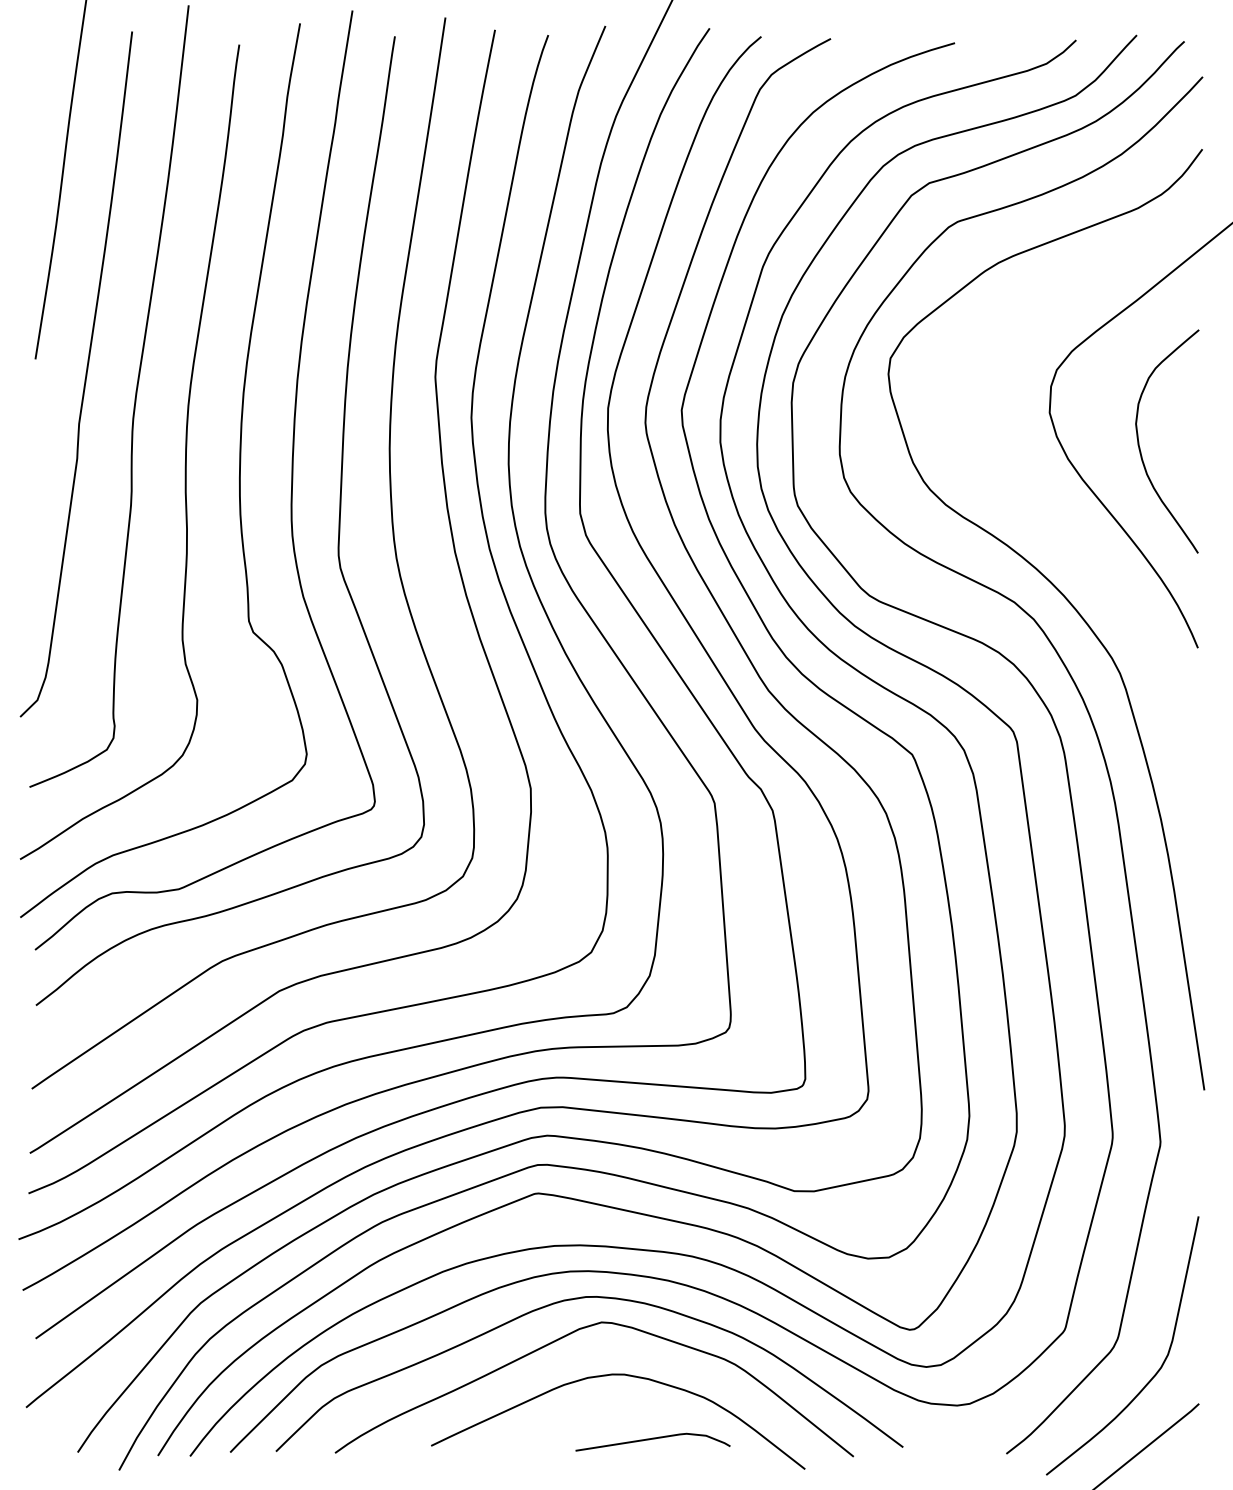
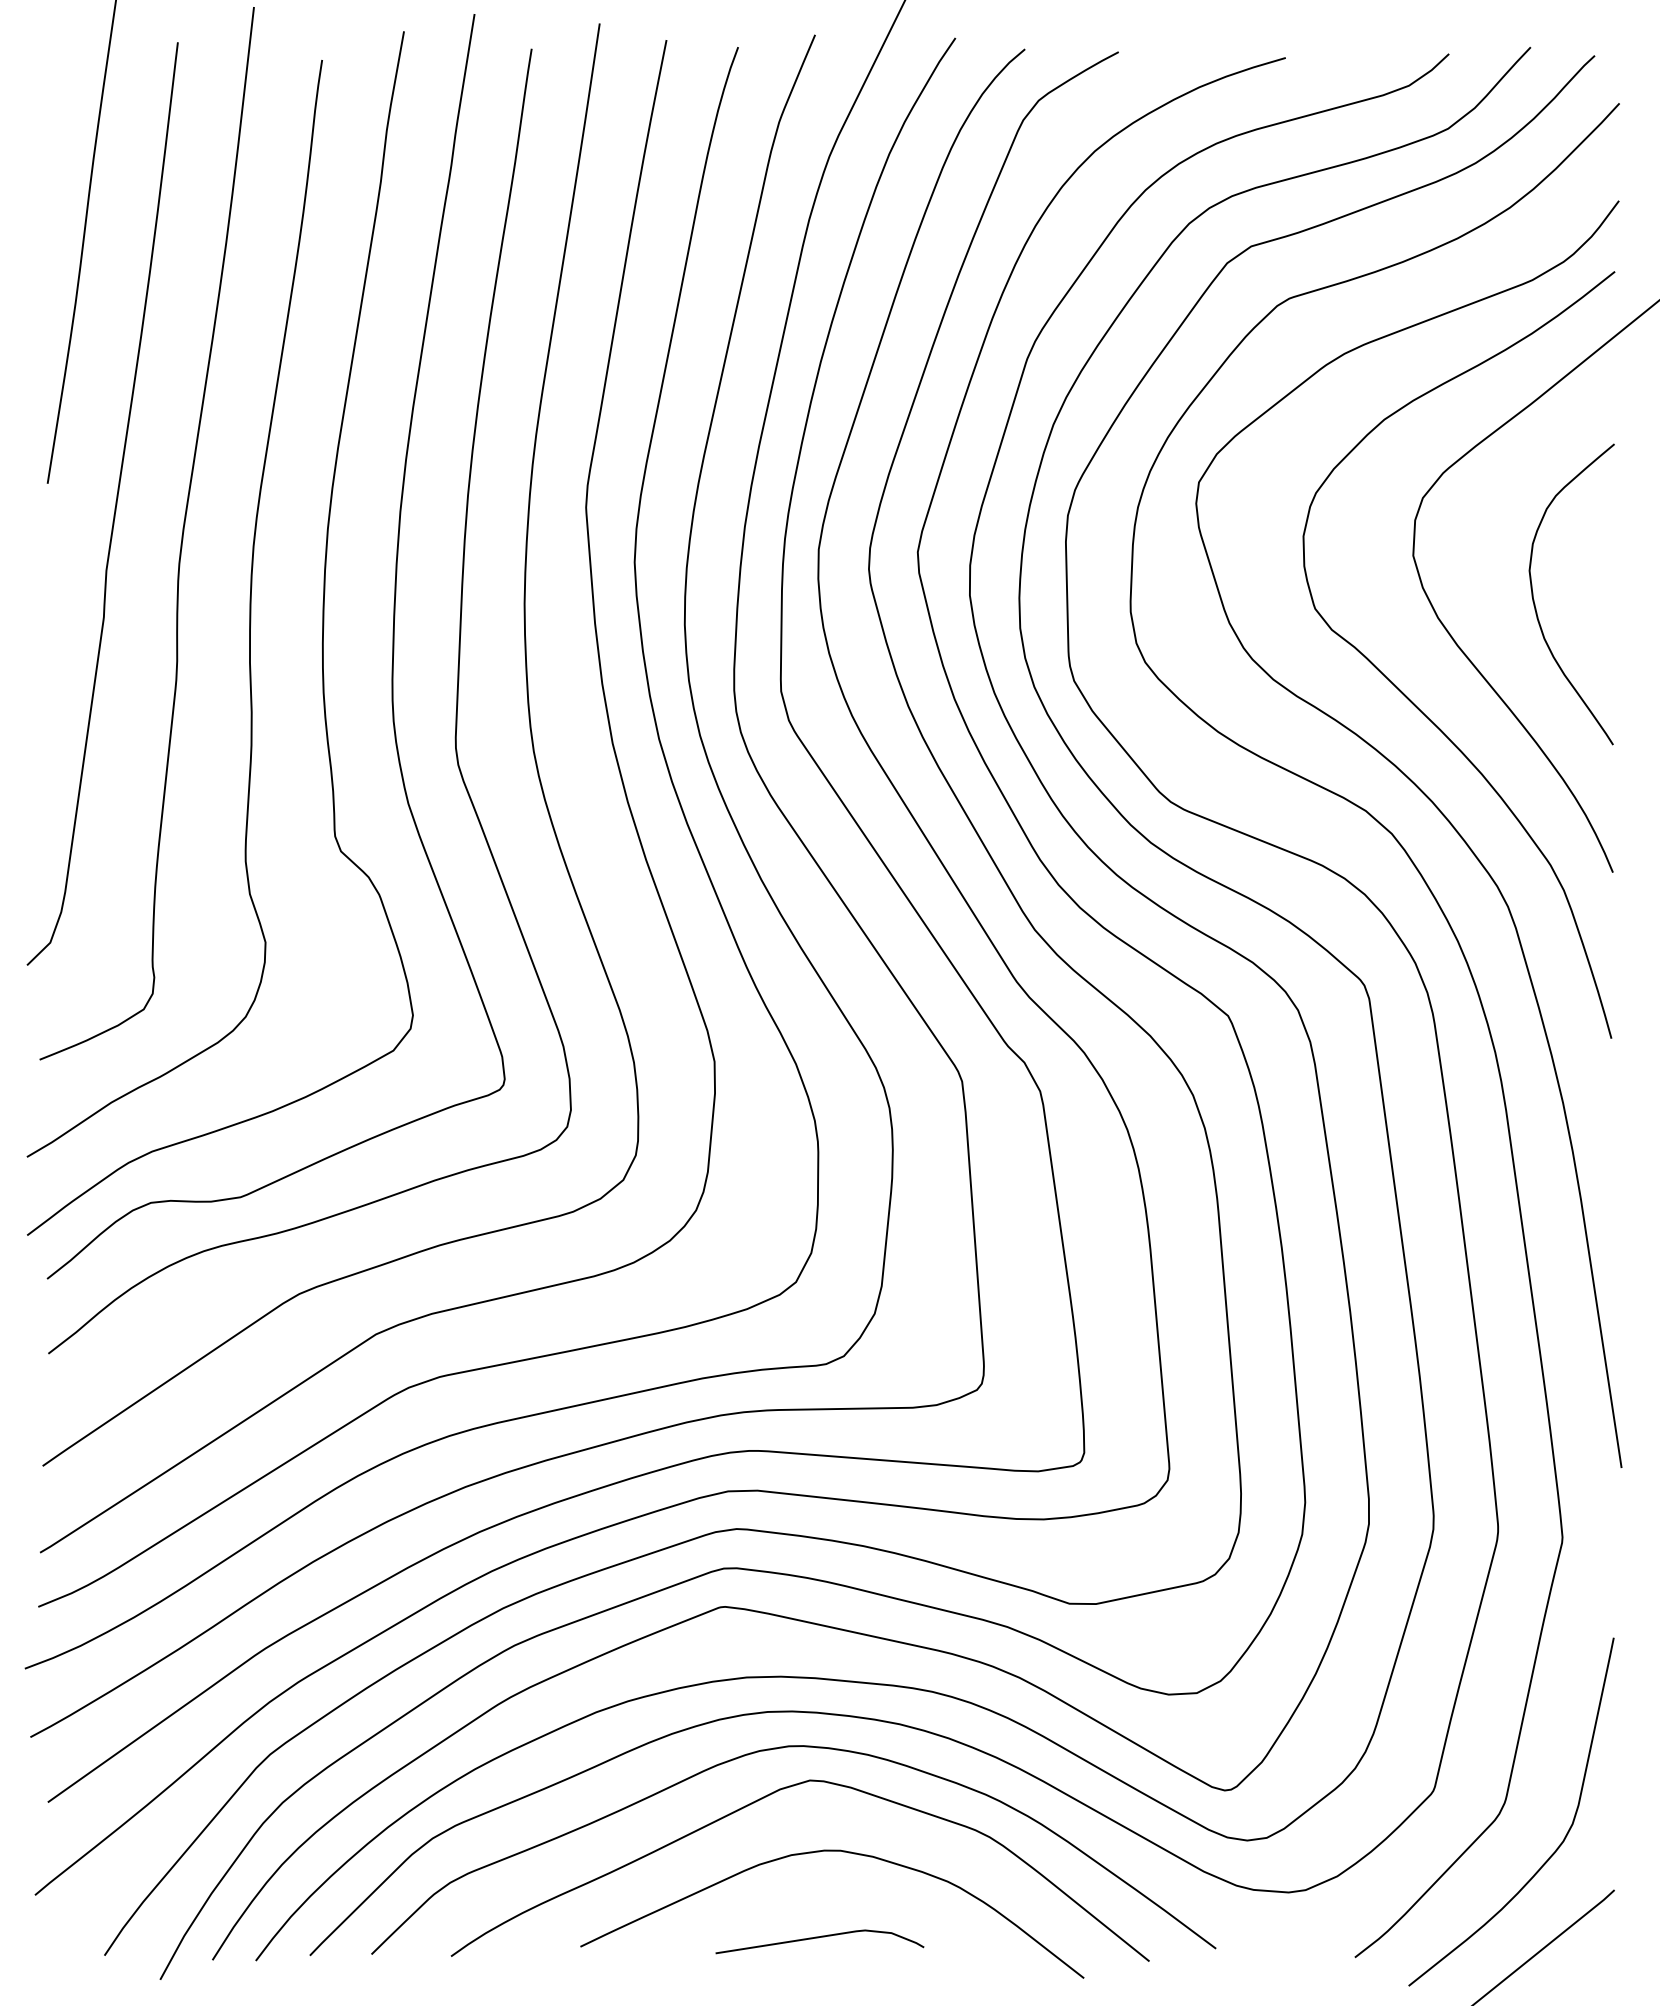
curve: (1048, 520) -> (1411, 700), added
curve: (652, 1439) -> (819, 1938), moved

